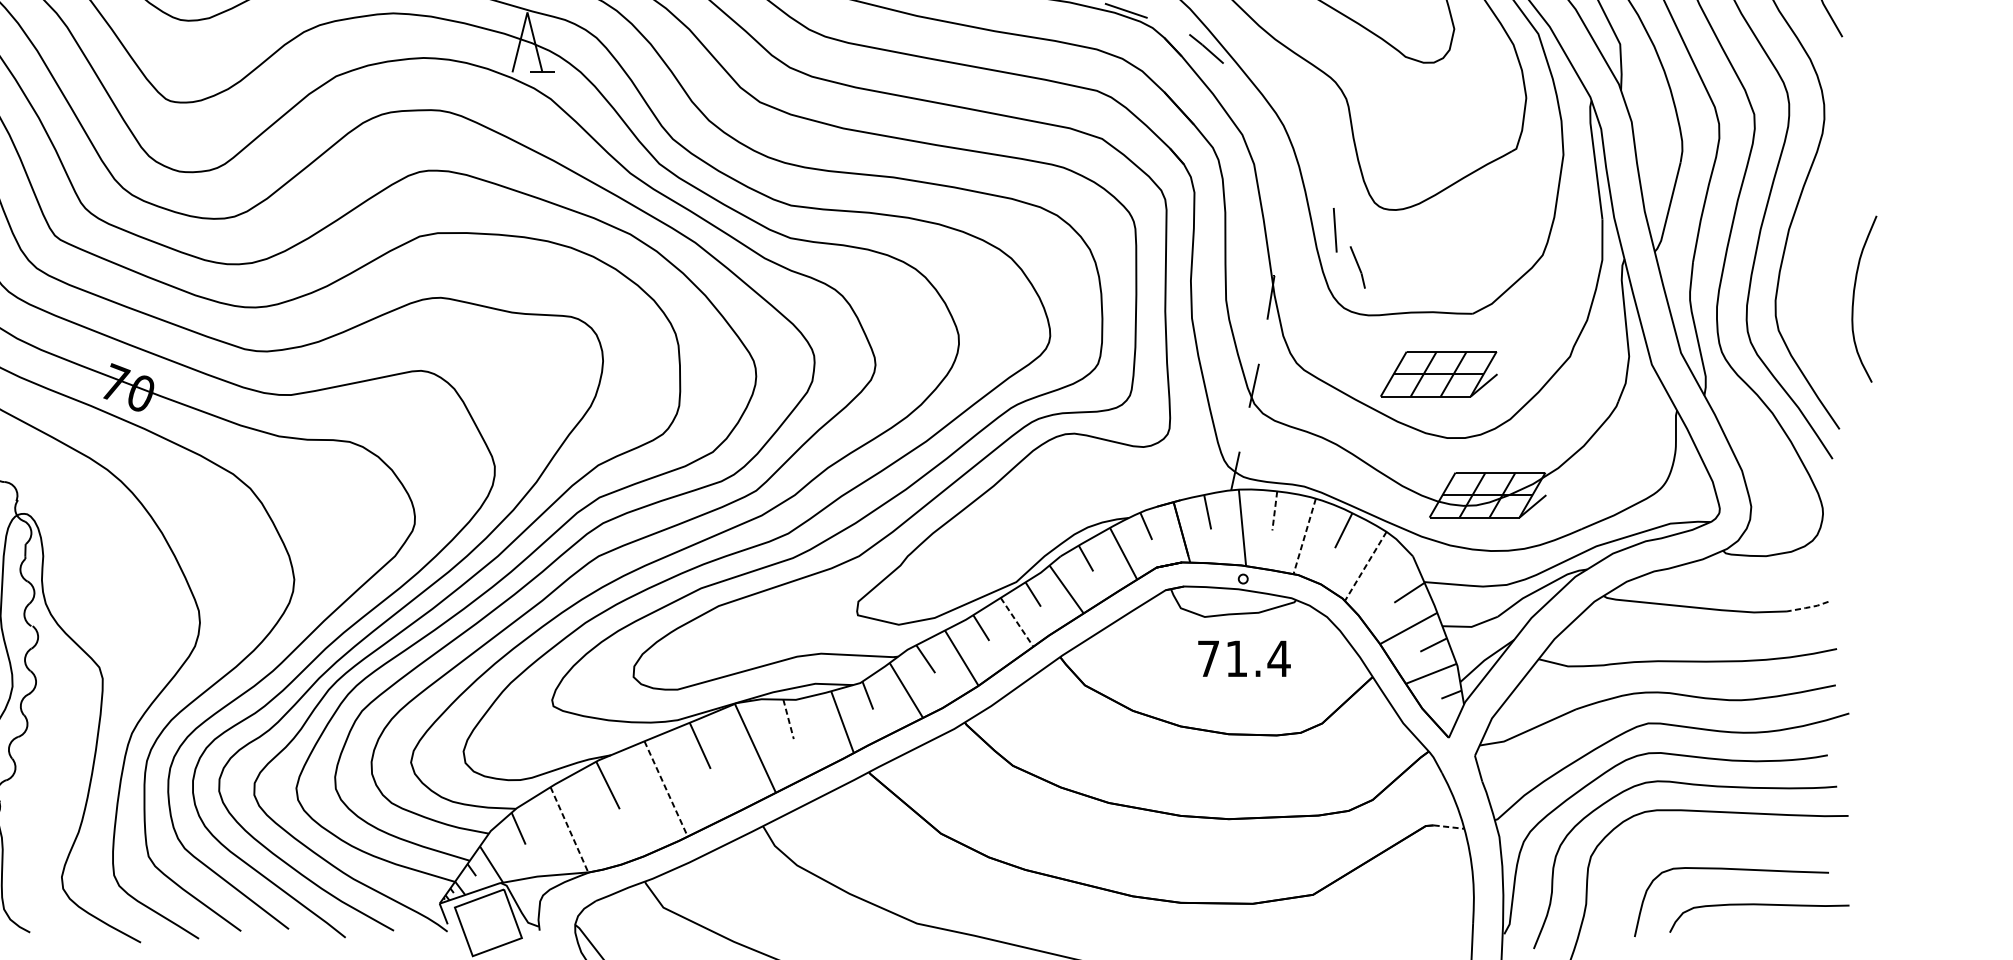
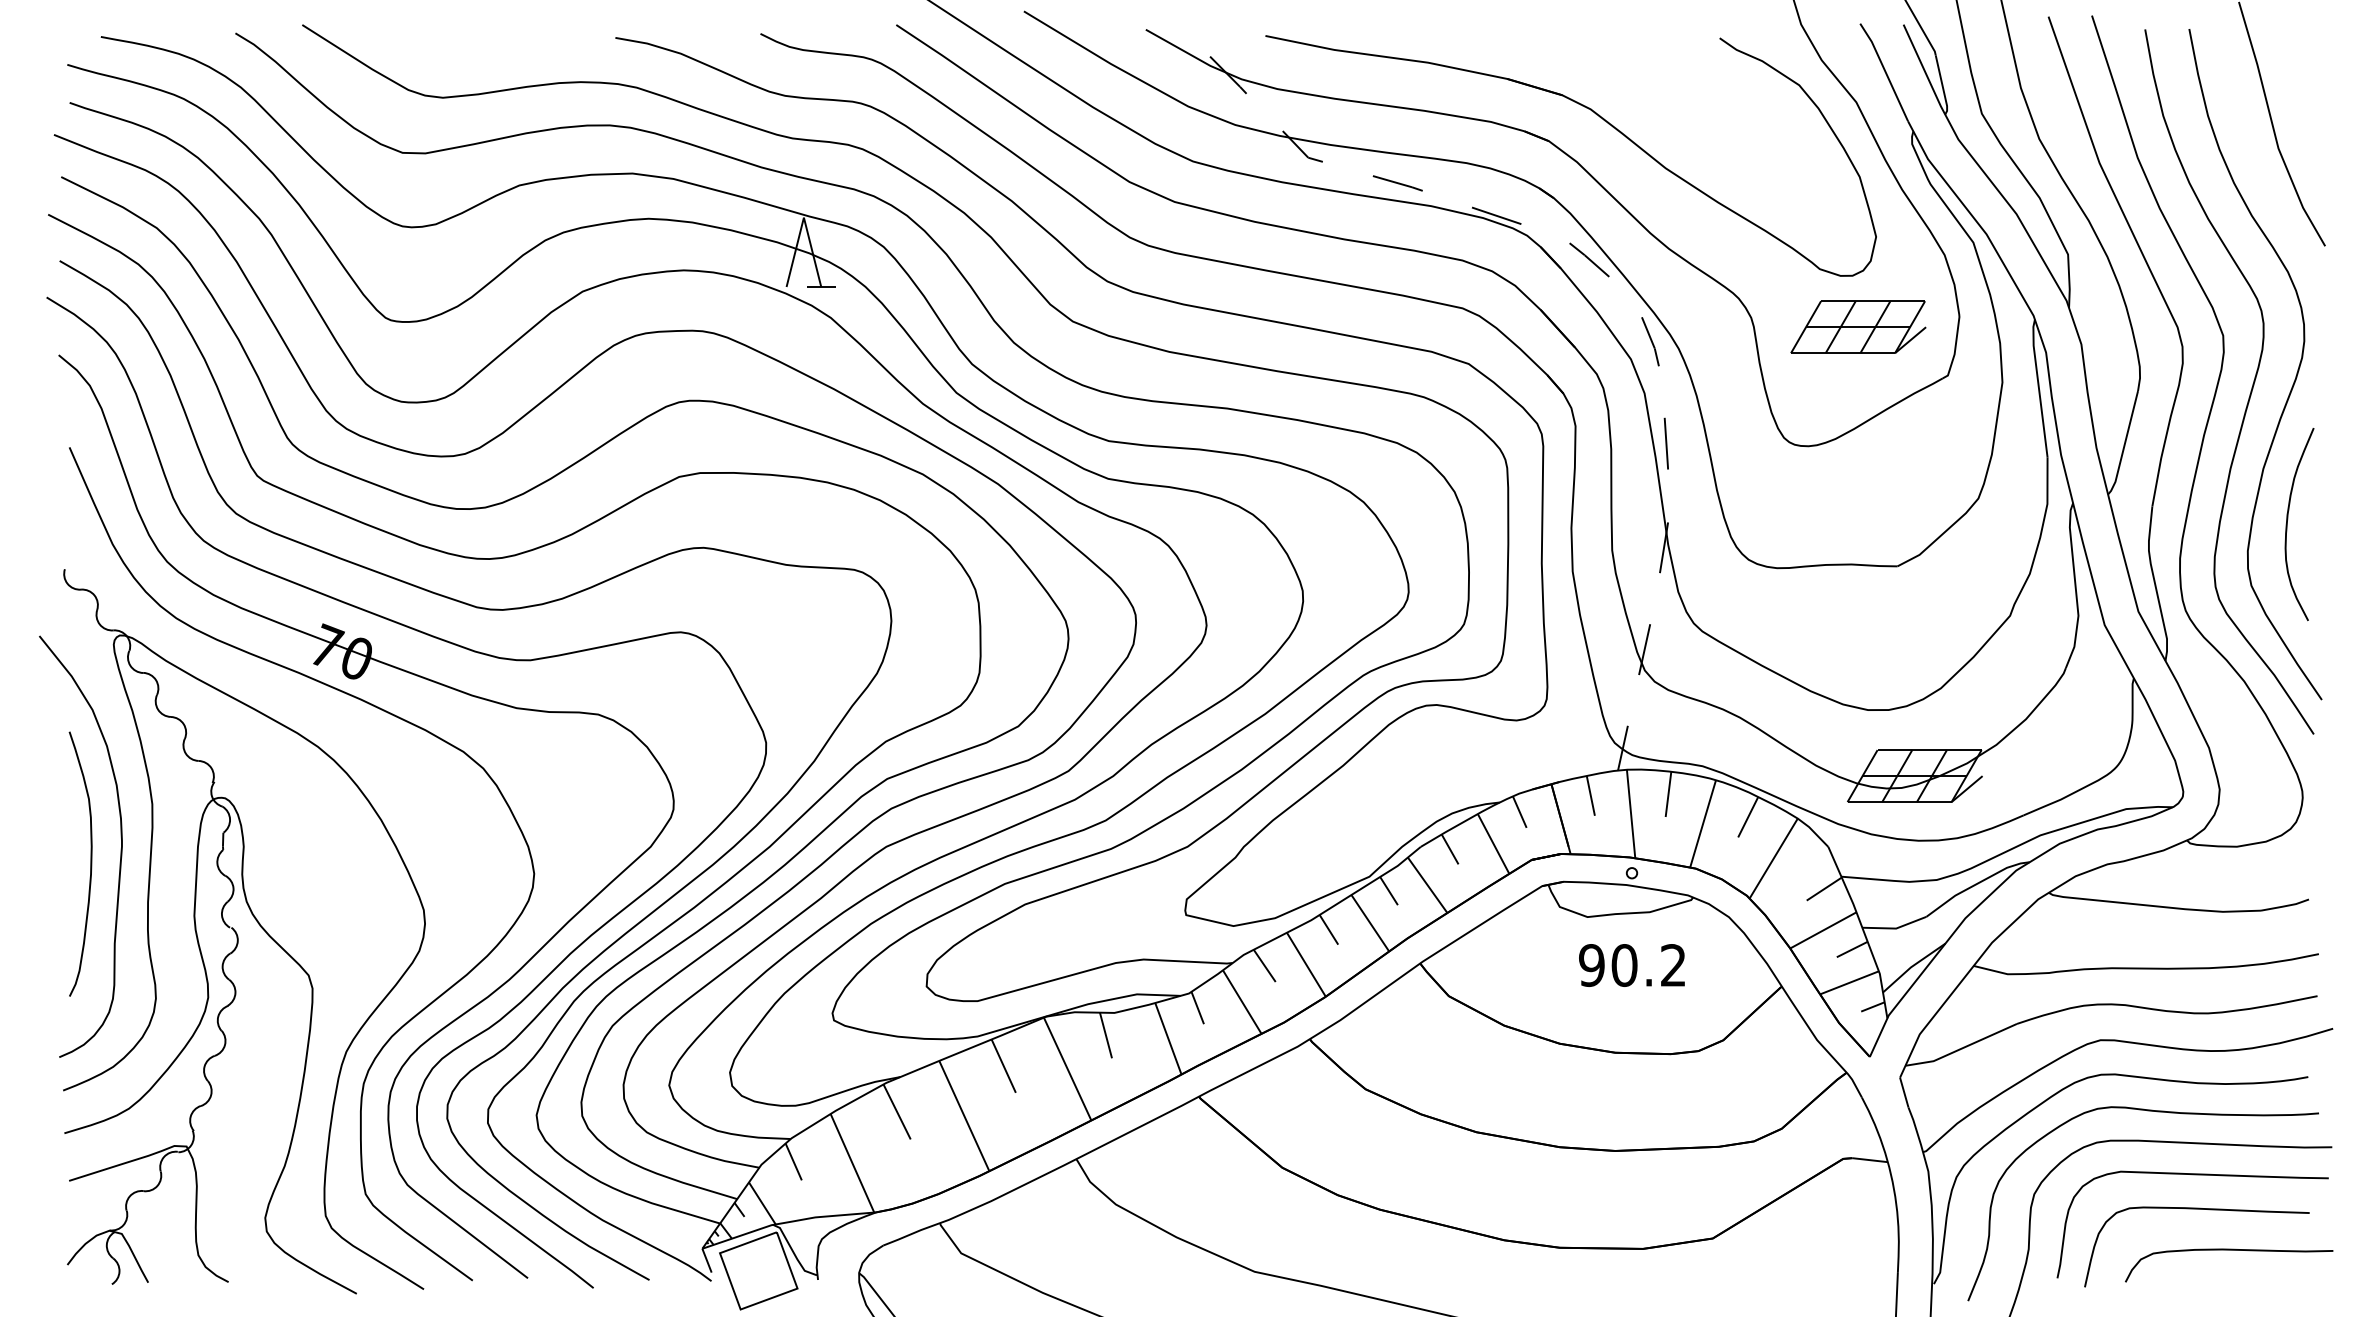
line: (1334, 230) -> (1665, 443), moved
part: (1357, 267) -> (1650, 341), moved
curve: (1853, 299) -> (2287, 524), moved
part: (1439, 373) -> (1858, 326), moved
line: (1274, 511) -> (1668, 794), dashed -> solid
line: (1305, 536) -> (1703, 823), dashed -> solid
line: (1365, 566) -> (1773, 858), dashed -> solid
line: (1808, 607) -> (2285, 906), dashed -> solid
line: (1017, 622) -> (1370, 923), dashed -> solid
text: (1244, 658) -> (1633, 965), 71.4 -> 90.2
line: (788, 719) -> (1105, 1035), dashed -> solid
line: (666, 789) -> (964, 1116), dashed -> solid
line: (1449, 827) -> (1870, 1160), dashed -> solid
line: (569, 829) -> (852, 1163), dashed -> solid
curve: (1727, 840) -> (2192, 1175), added

